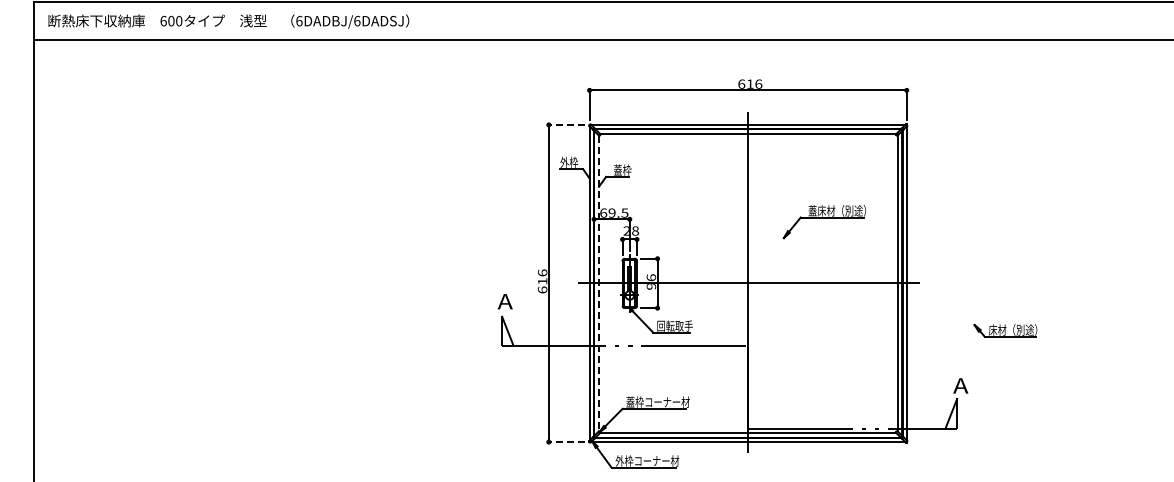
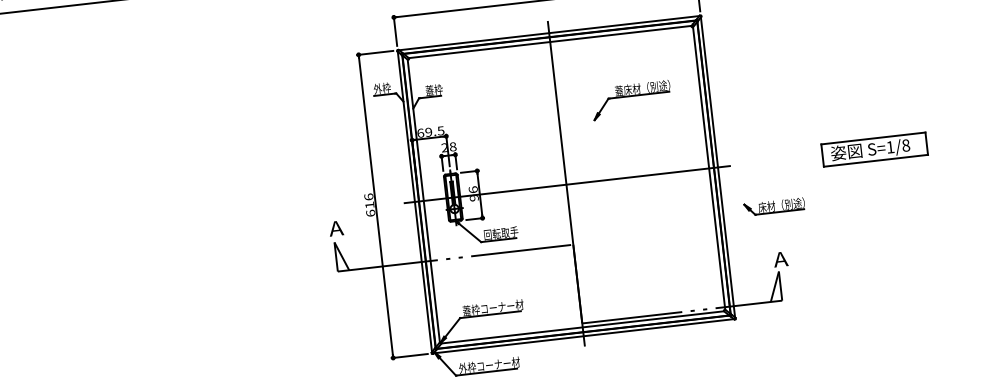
line: (566, 124) -> (375, 52), dashed -> solid
part: (823, 222) -> (630, 100), moved
line: (598, 283) -> (423, 201), dashed -> solid
part: (1070, 283) -> (874, 149), added
part: (1005, 330) -> (774, 206), moved
line: (566, 442) -> (410, 356), dashed -> solid

